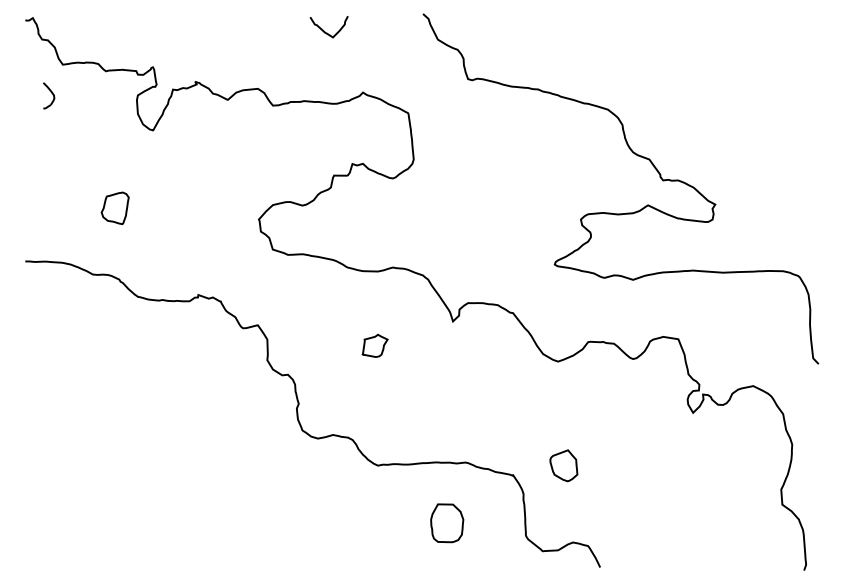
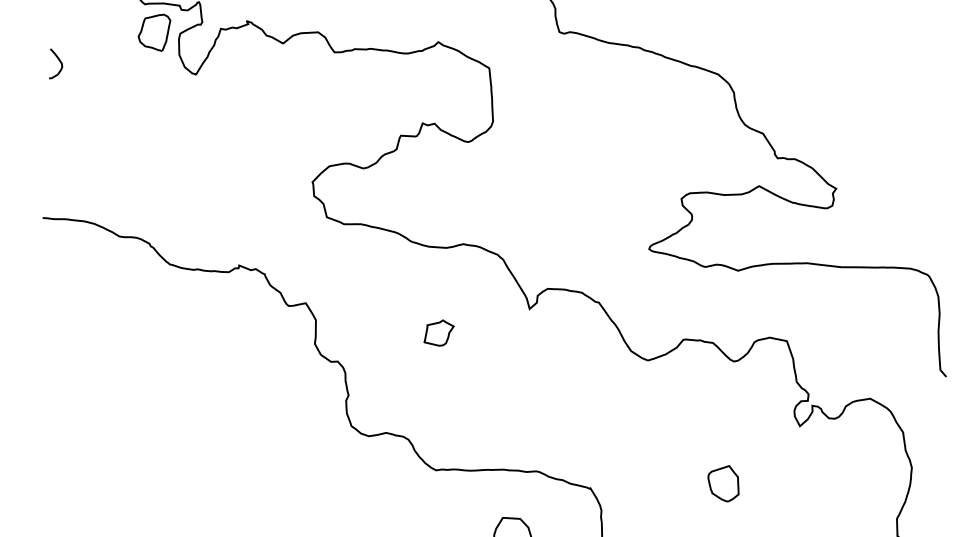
part: (49, 95) -> (56, 63), moved
part: (114, 208) -> (153, 32), moved
part: (563, 465) -> (723, 483), moved

